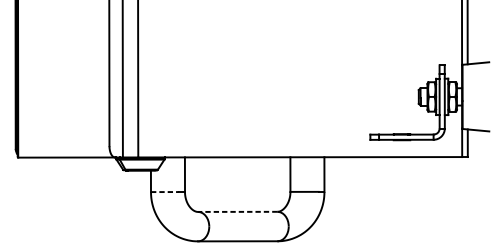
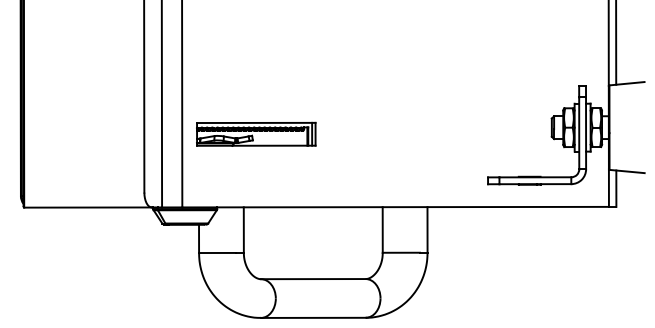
part: (194, 101) -> (256, 133), added
line: (164, 191) -> (217, 252), dashed -> solid
line: (237, 212) -> (312, 279), dashed -> solid

